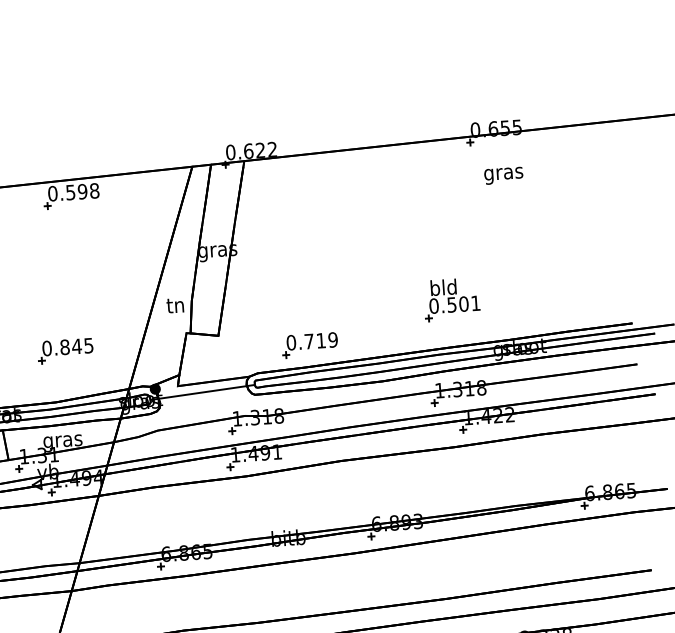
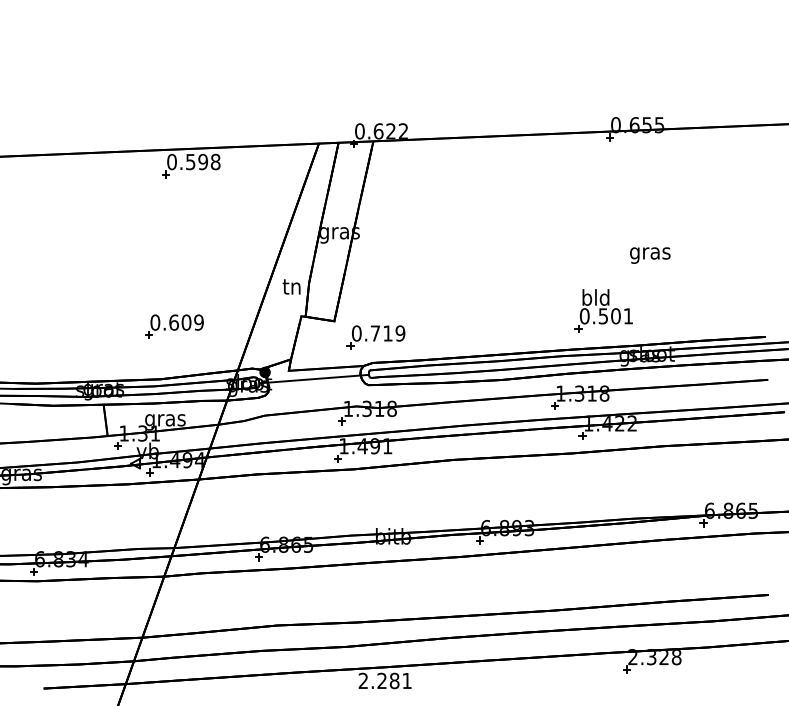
text: (504, 175) -> (650, 255), moved
part: (451, 299) -> (603, 310), moved
part: (309, 345) -> (375, 337), moved
text: (76, 346) -> (186, 322), 0.845 -> 0.609

